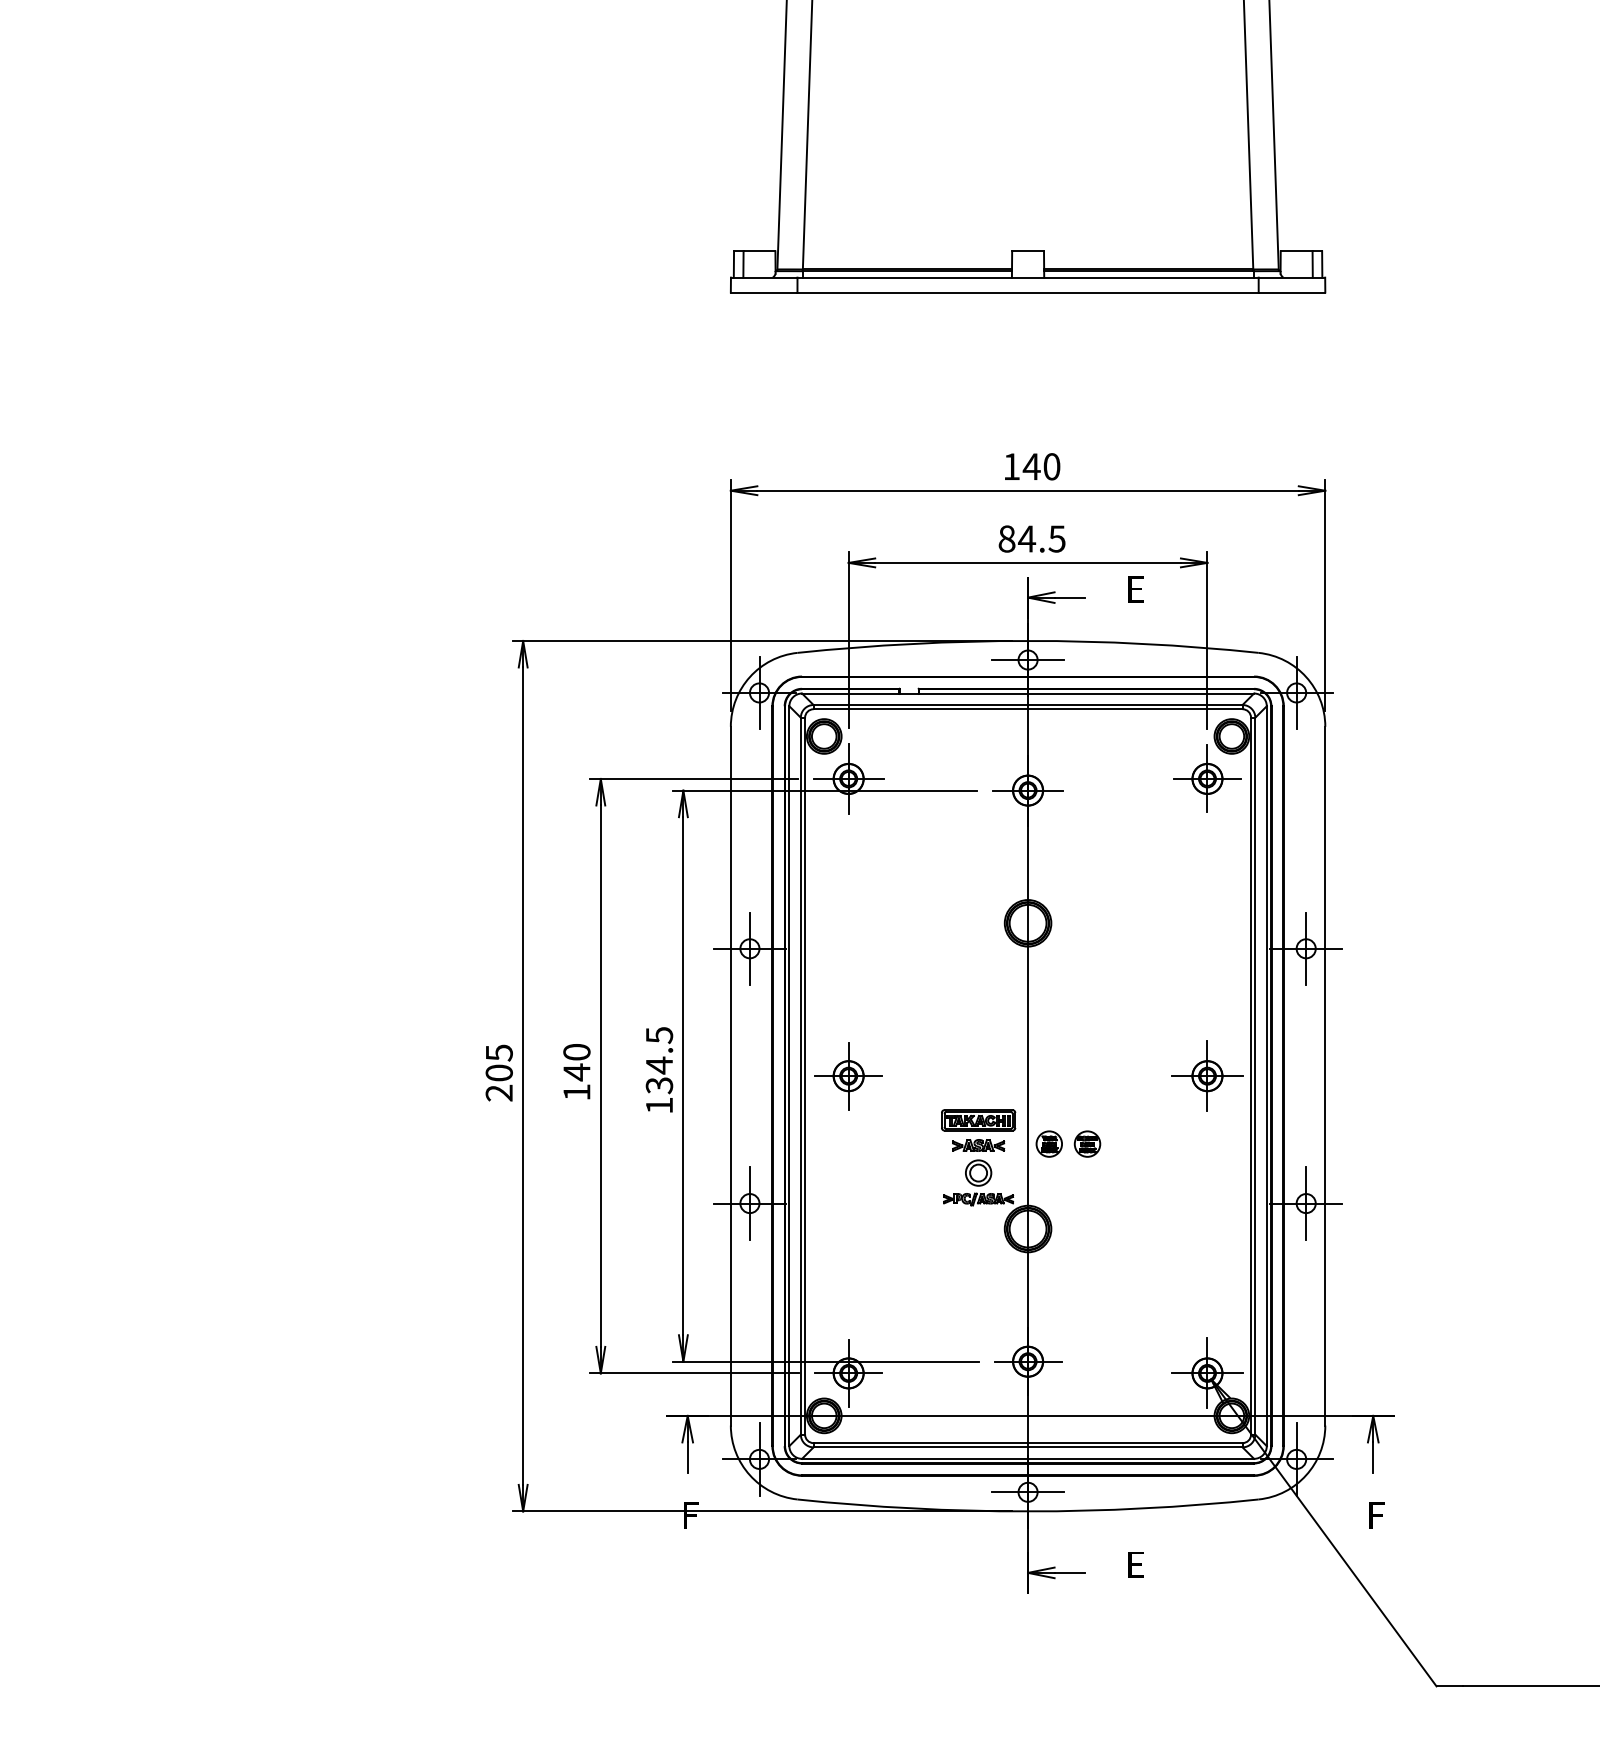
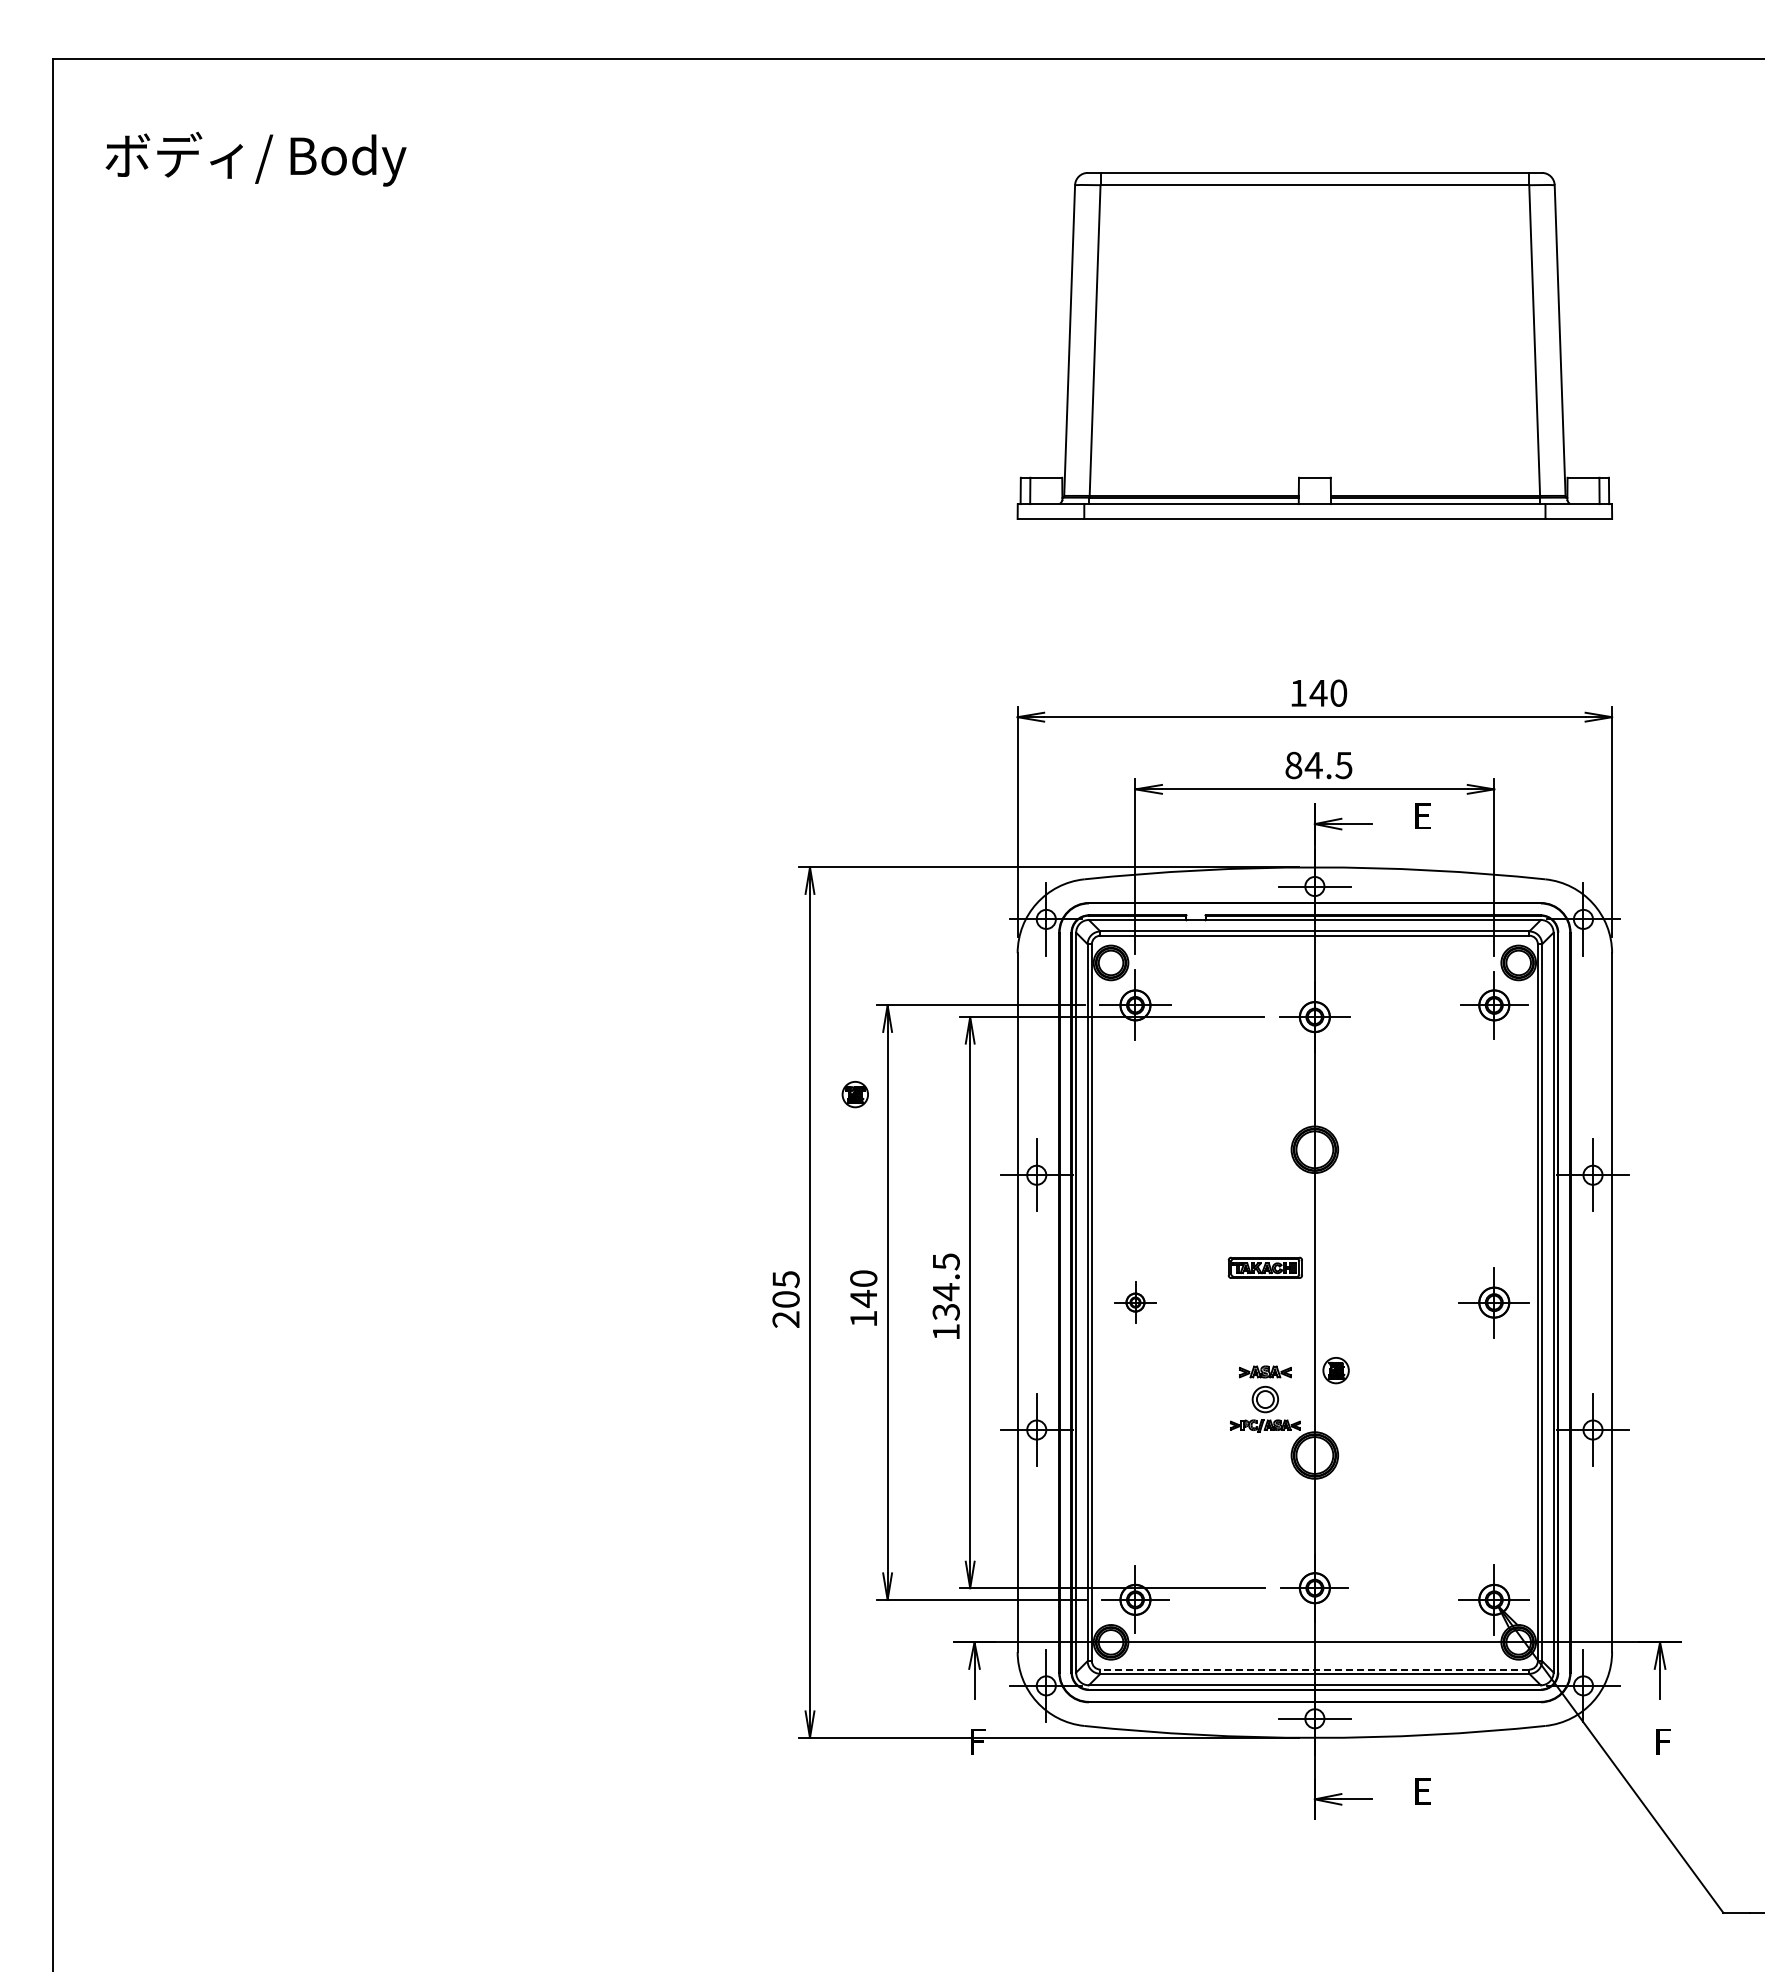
part: (848, 1076) -> (1135, 1302), size x0.6
part: (977, 1120) -> (1264, 1267), moved
part: (1086, 1144) -> (854, 1094), moved
line: (1027, 1443) -> (1314, 1669), solid -> dashed

